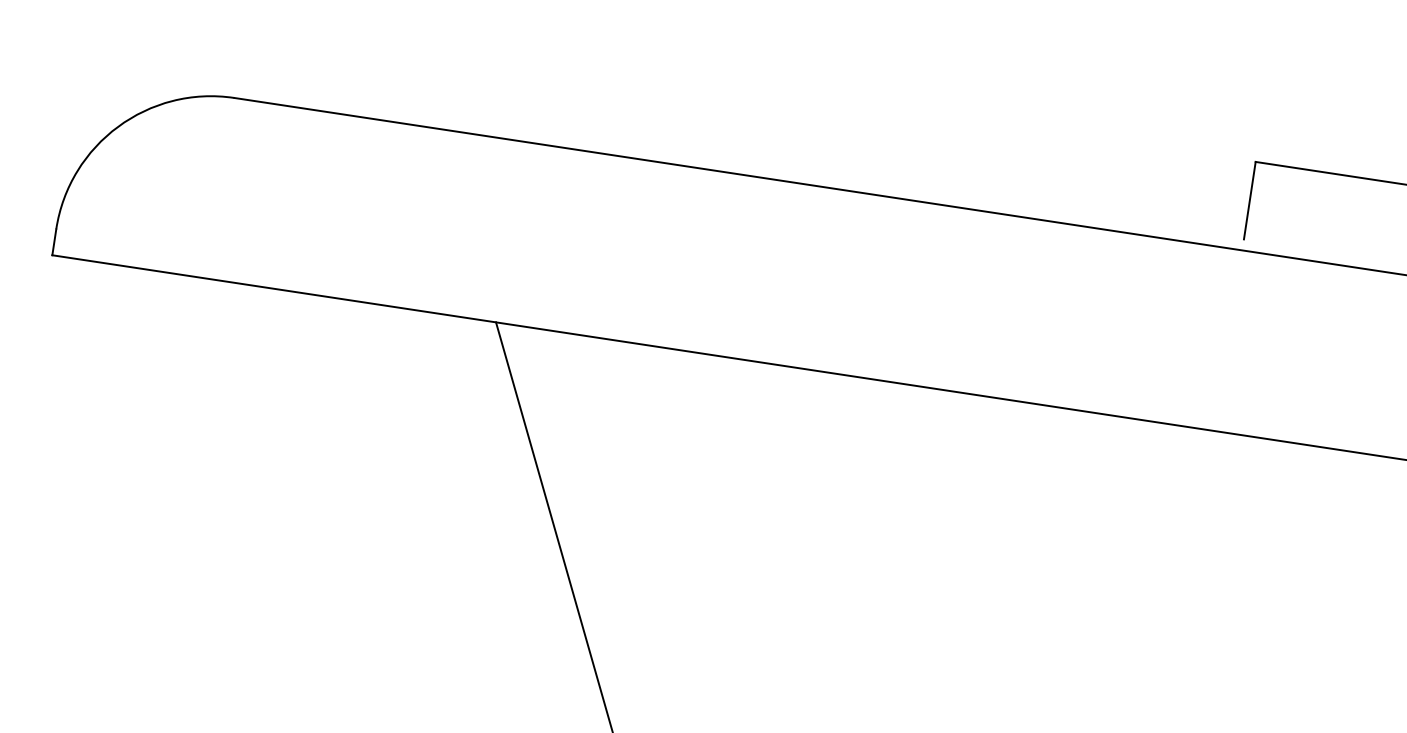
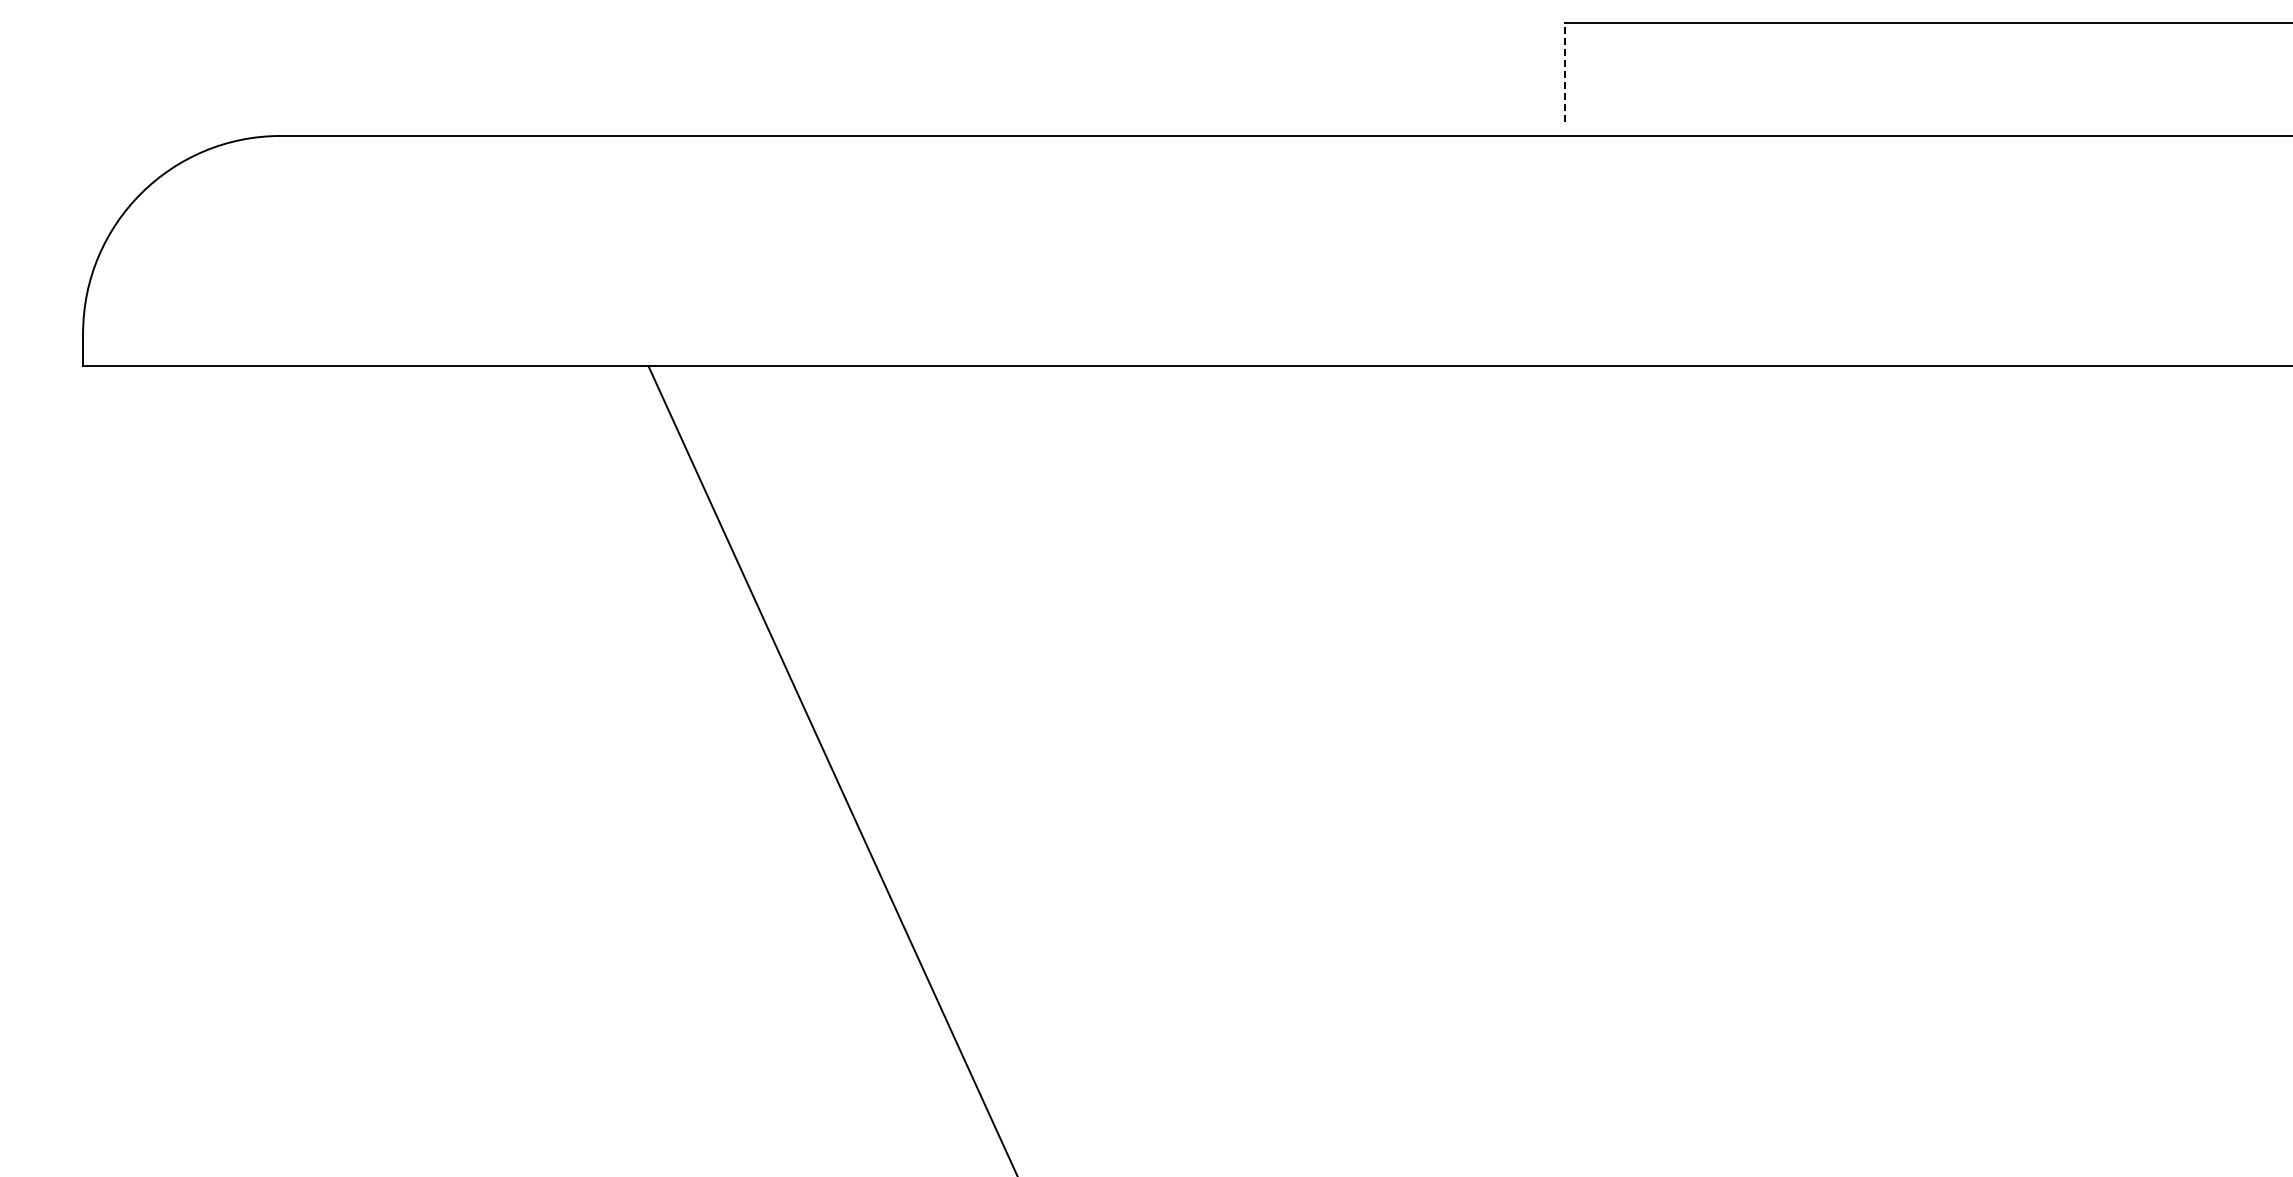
line: (1249, 200) -> (1564, 72), solid -> dashed

